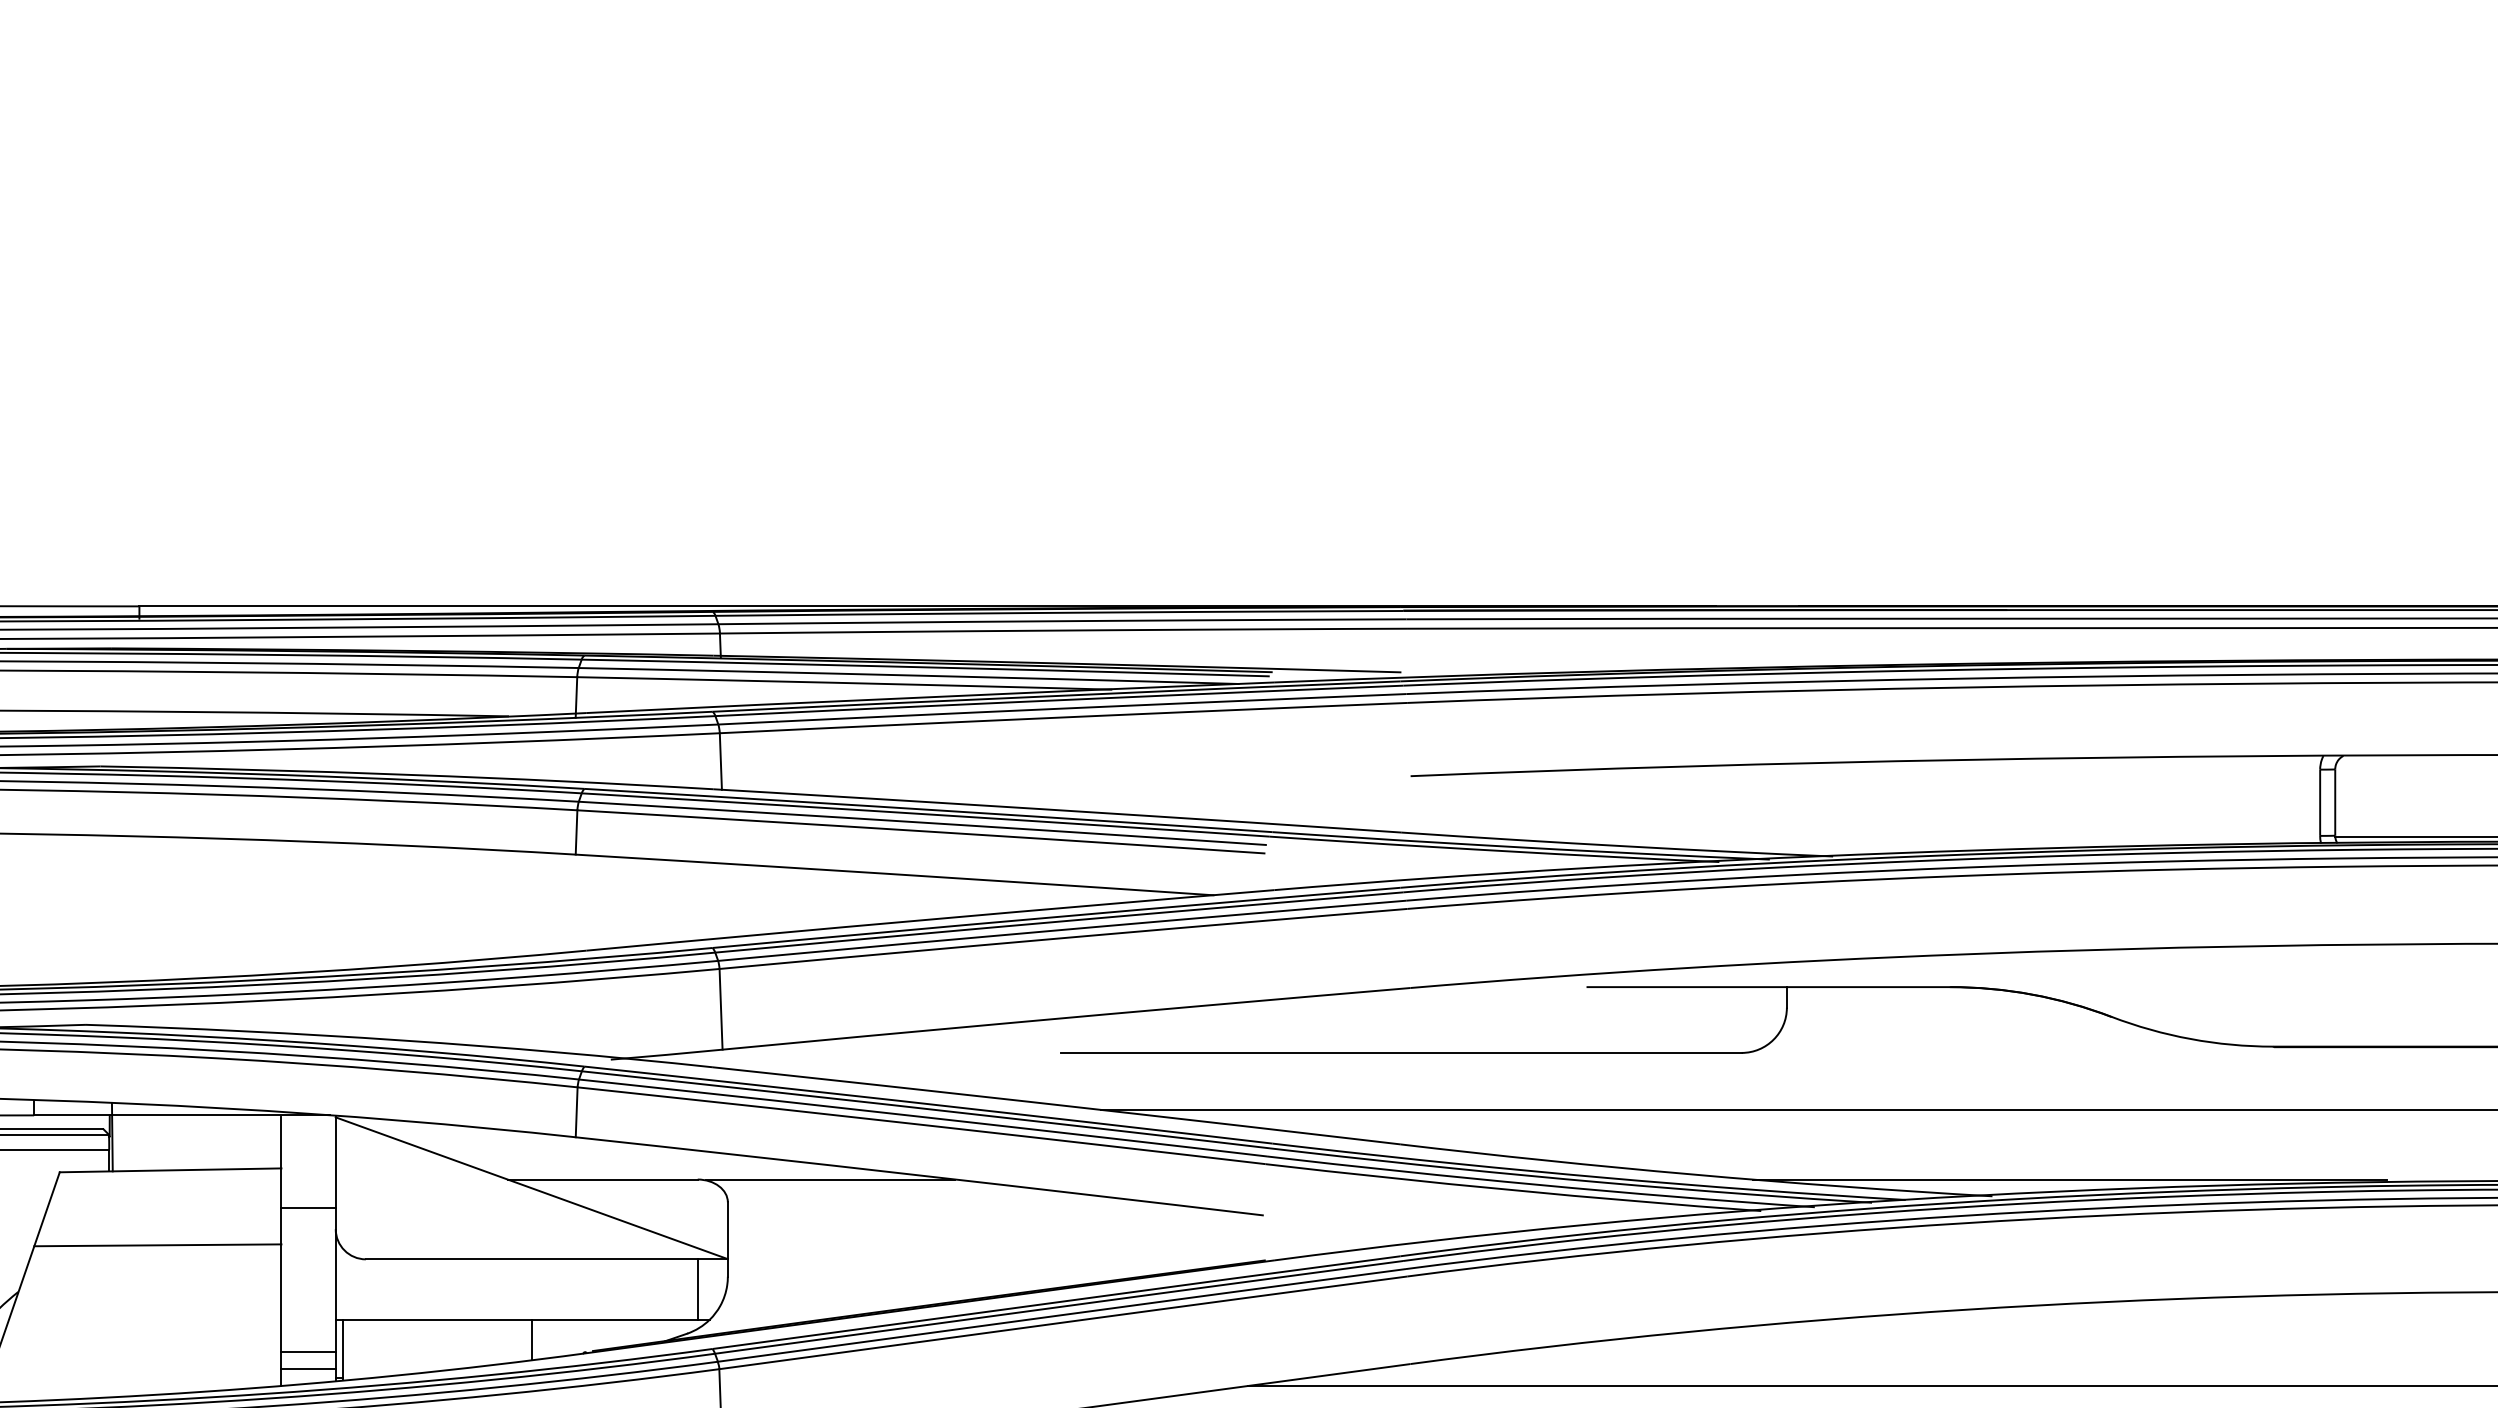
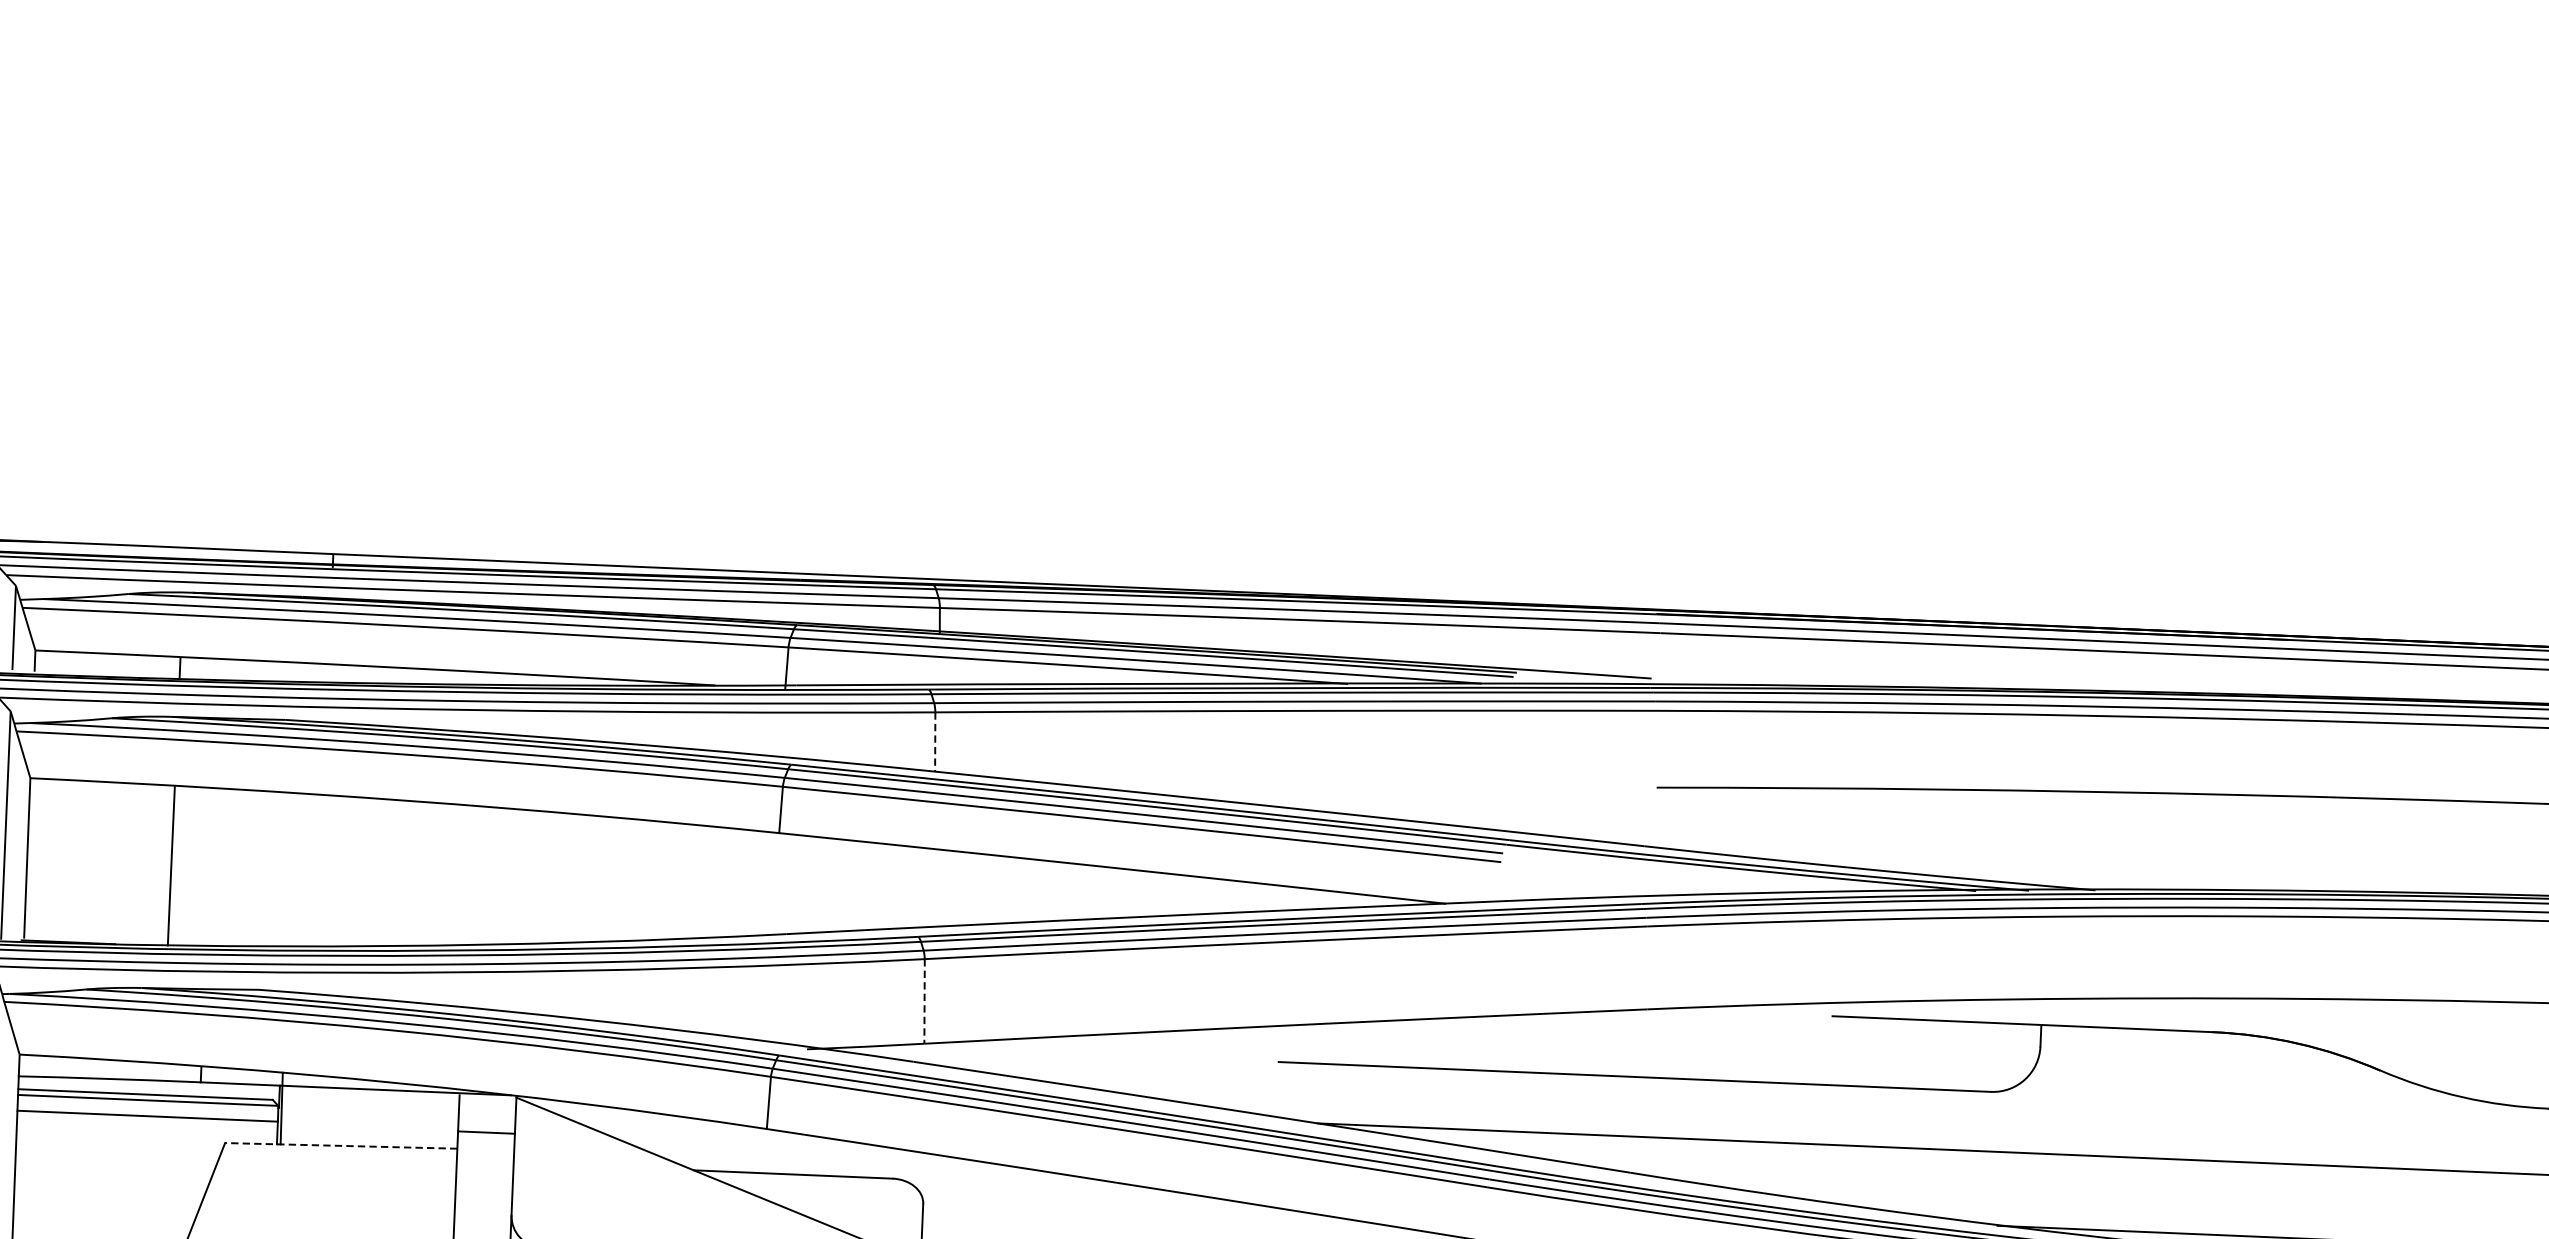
line: (720, 762) -> (934, 743), solid -> dashed
line: (721, 1009) -> (925, 1001), solid -> dashed
line: (170, 1170) -> (341, 1146), solid -> dashed
line: (830, 1180) -> (1031, 1185), removed
line: (308, 1207) -> (486, 1132), moved
line: (157, 1245) -> (324, 1223), removed

